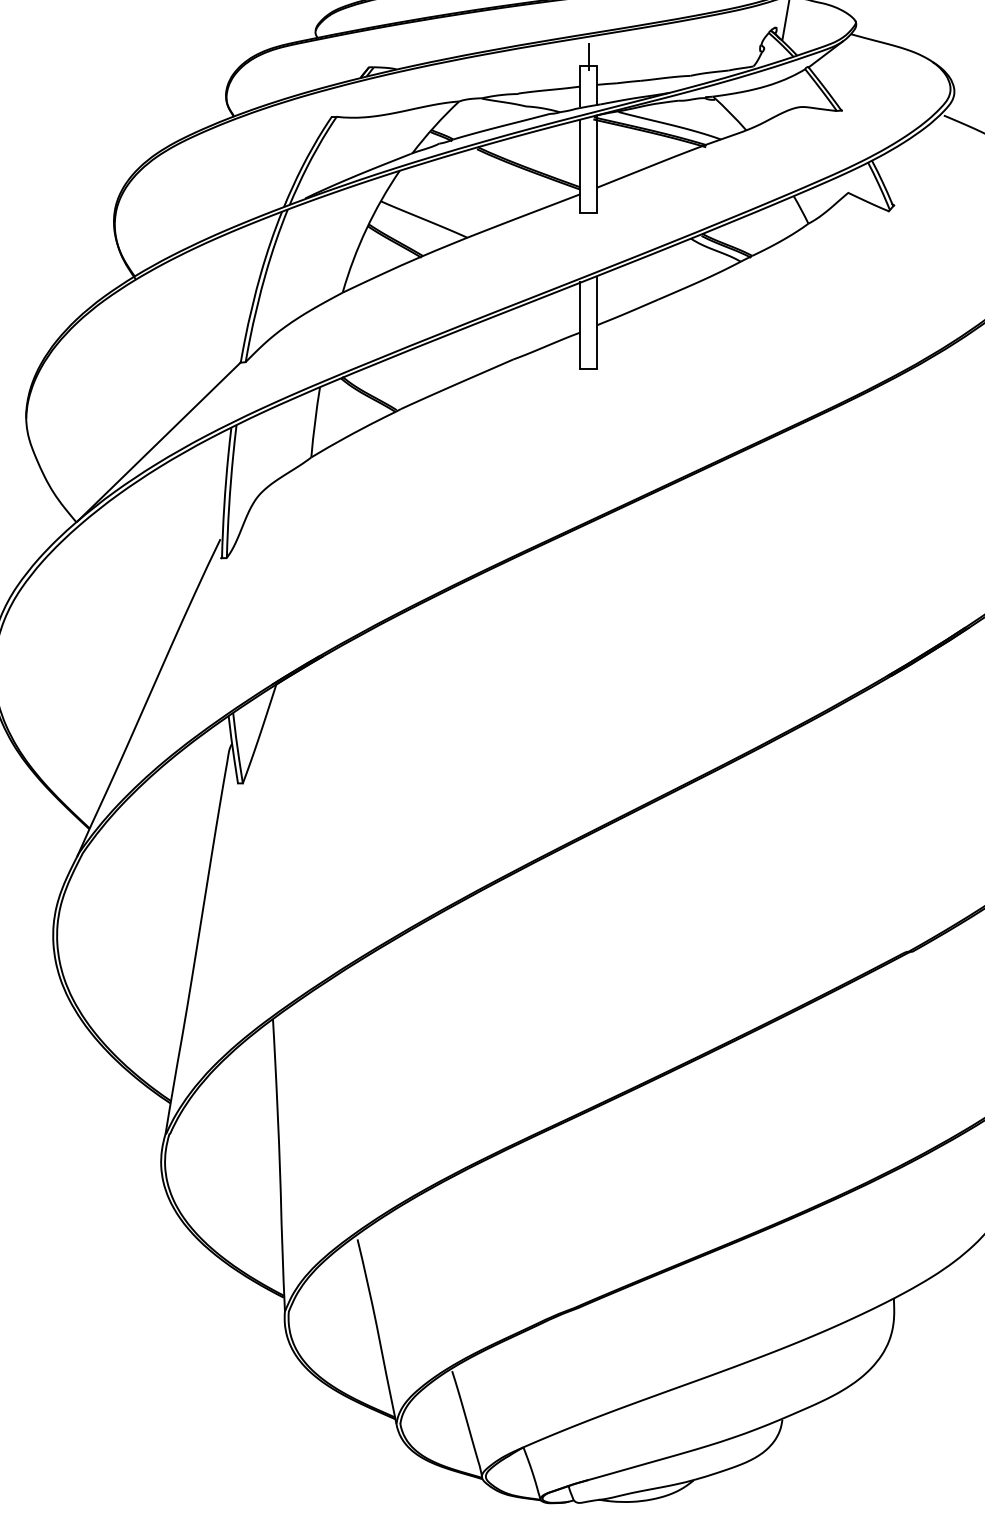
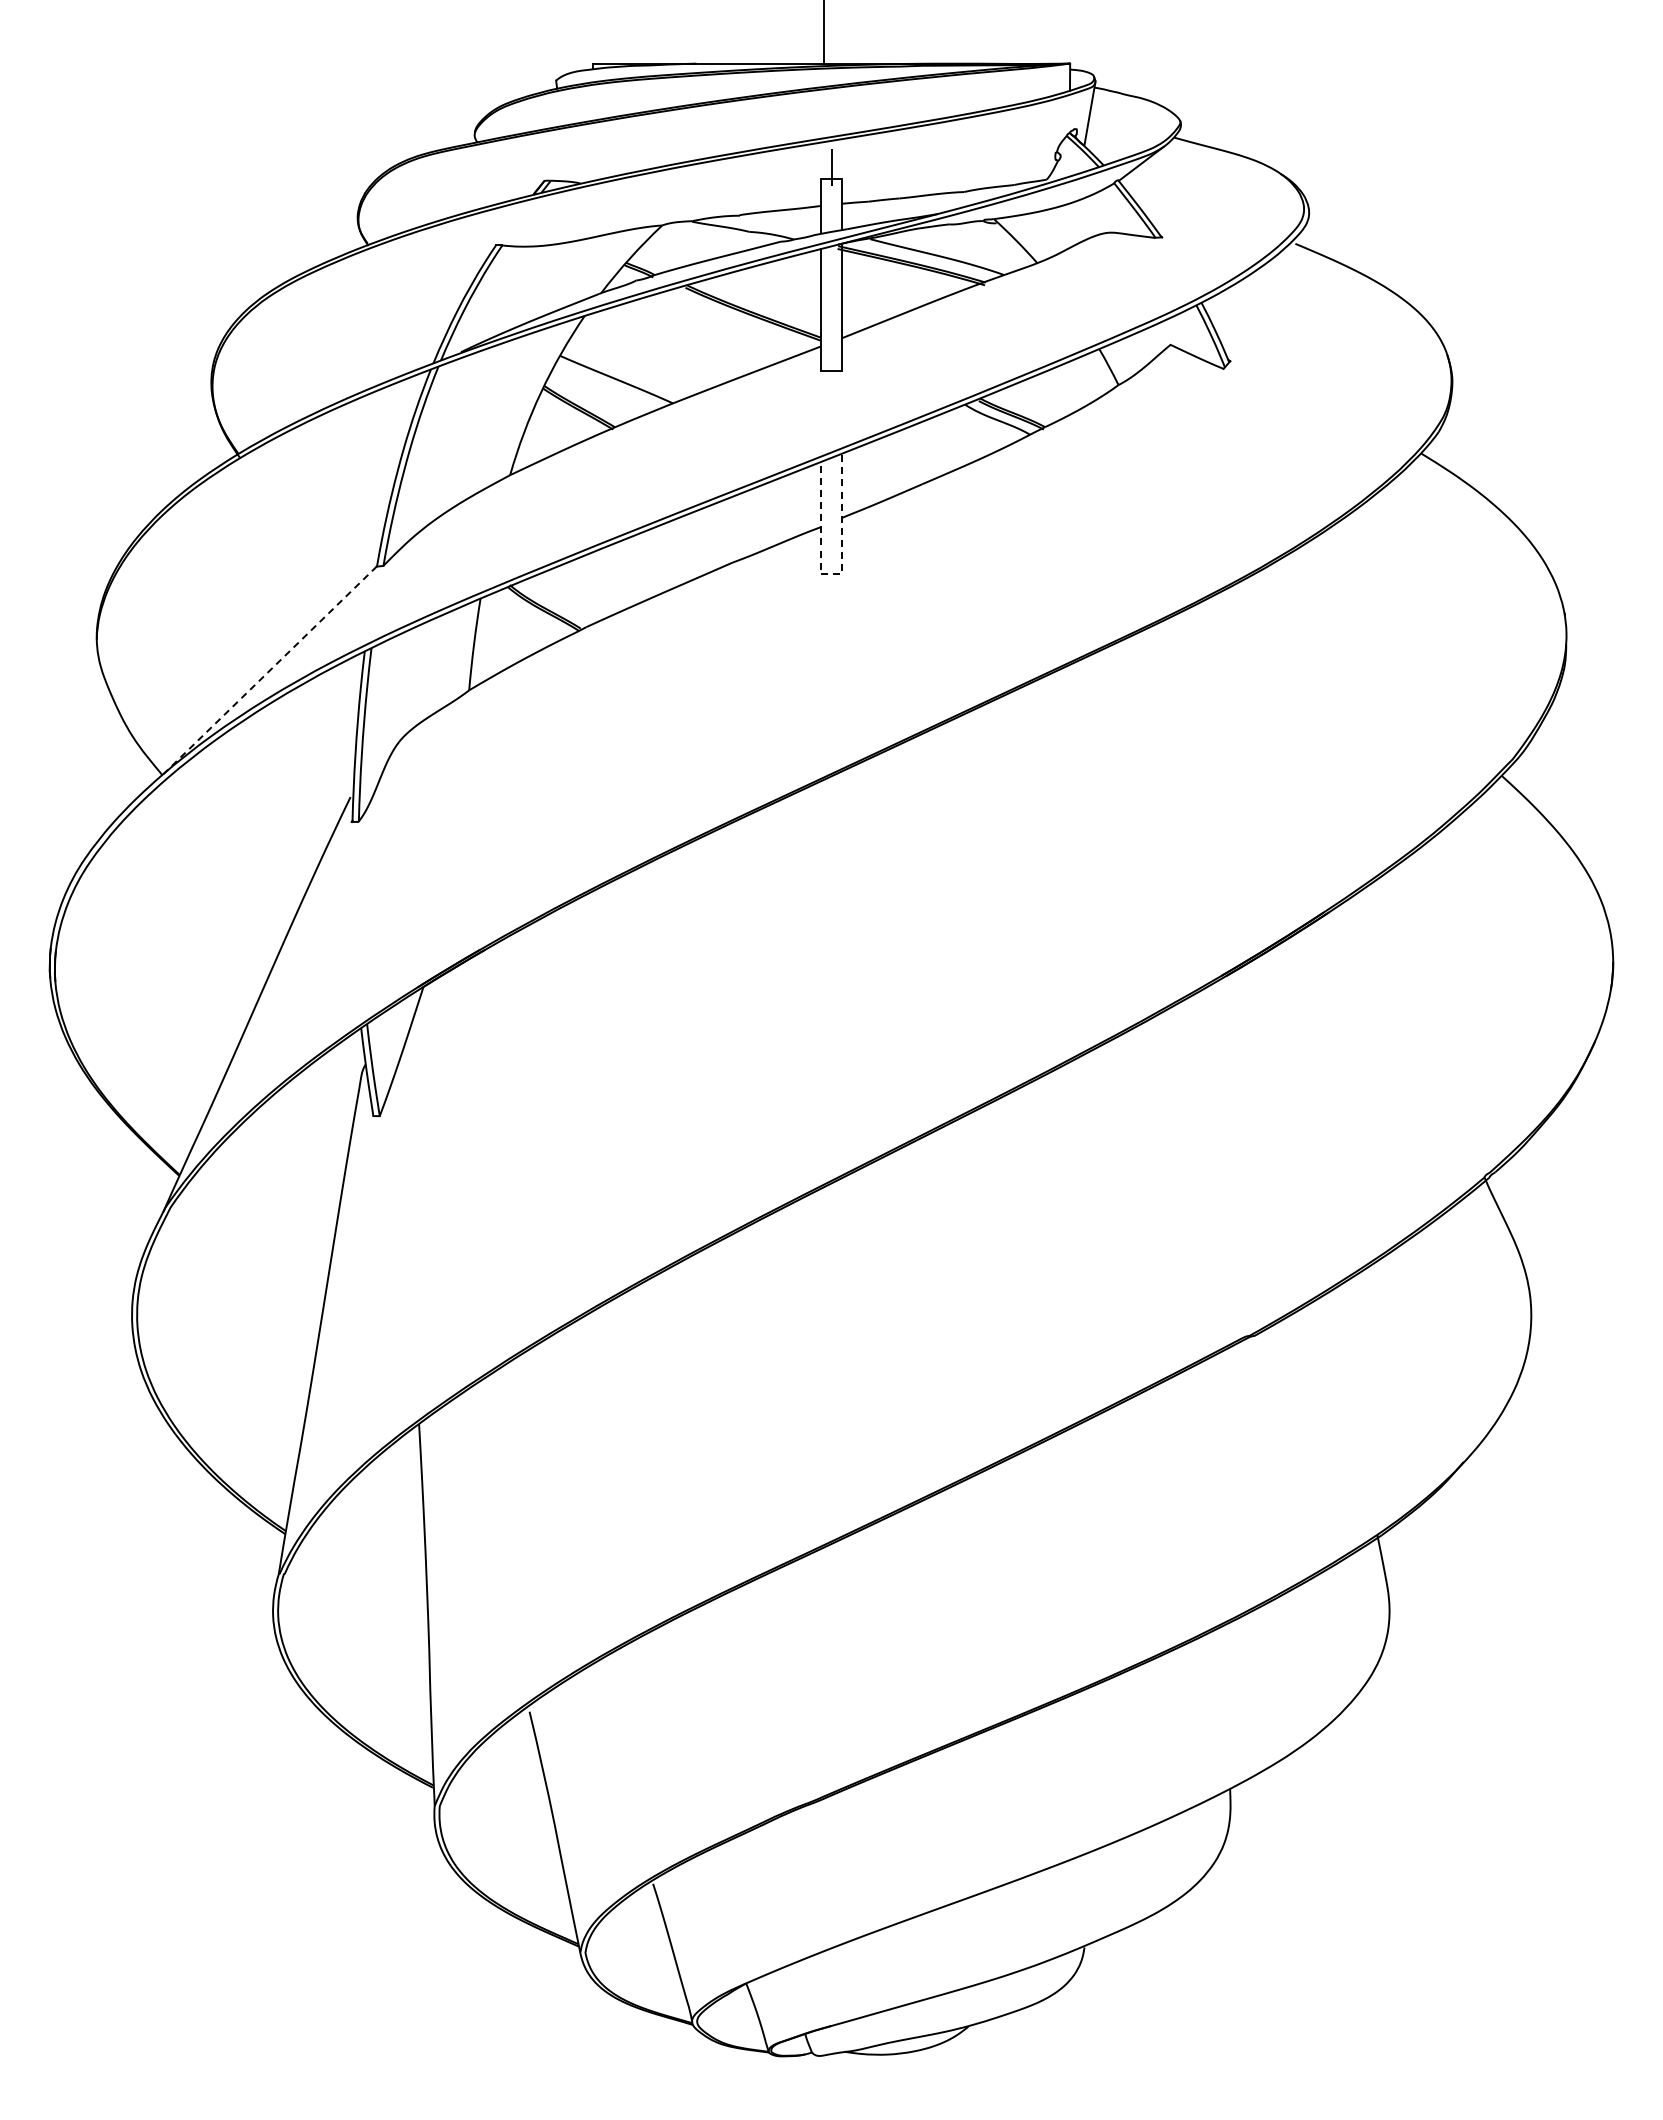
line: (590, 368) -> (833, 574), solid -> dashed
line: (158, 442) -> (269, 670), solid -> dashed

